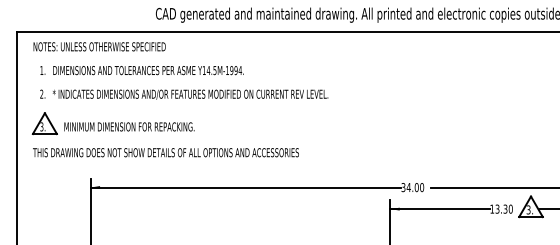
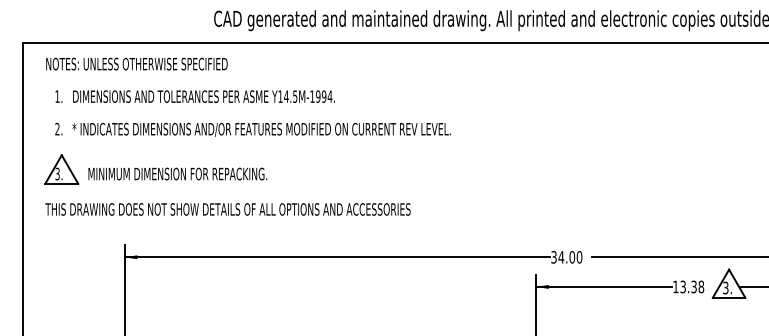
text: (510, 208) -> (701, 286), 13.30 -> 13.38

